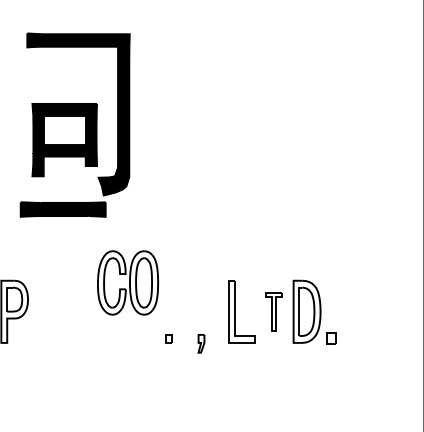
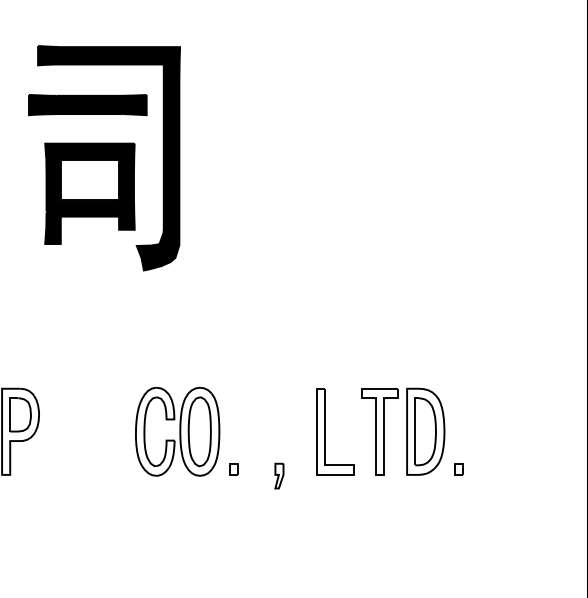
part: (62, 209) -> (87, 105), moved
part: (127, 282) -> (177, 431), moved
part: (273, 311) -> (379, 431), size x1.67
part: (330, 339) -> (458, 469), size x0.71

